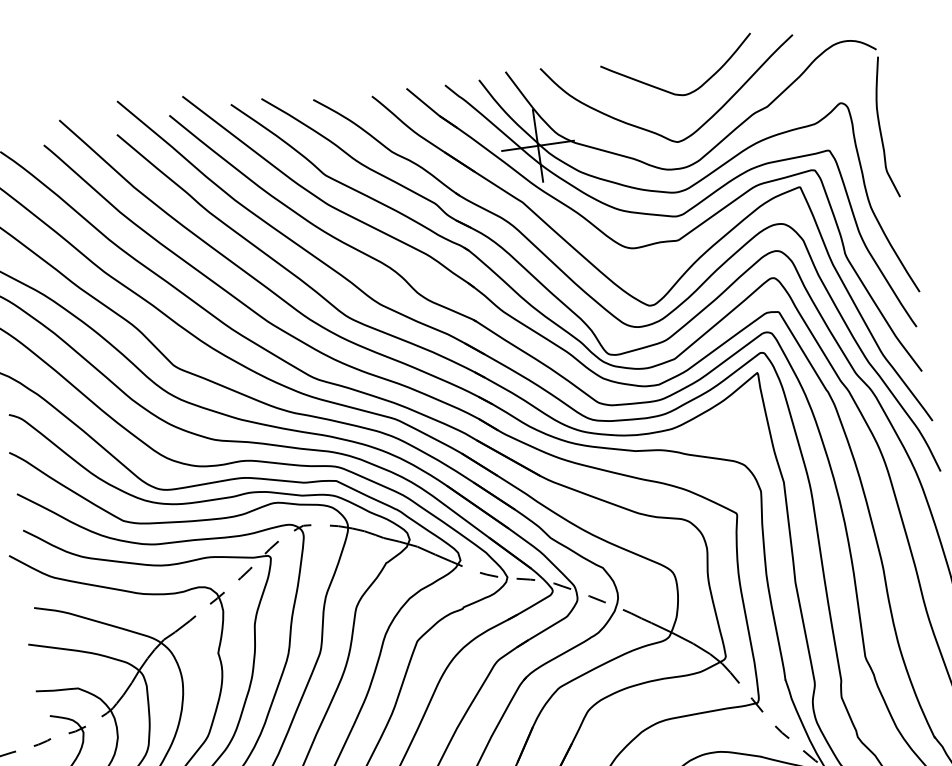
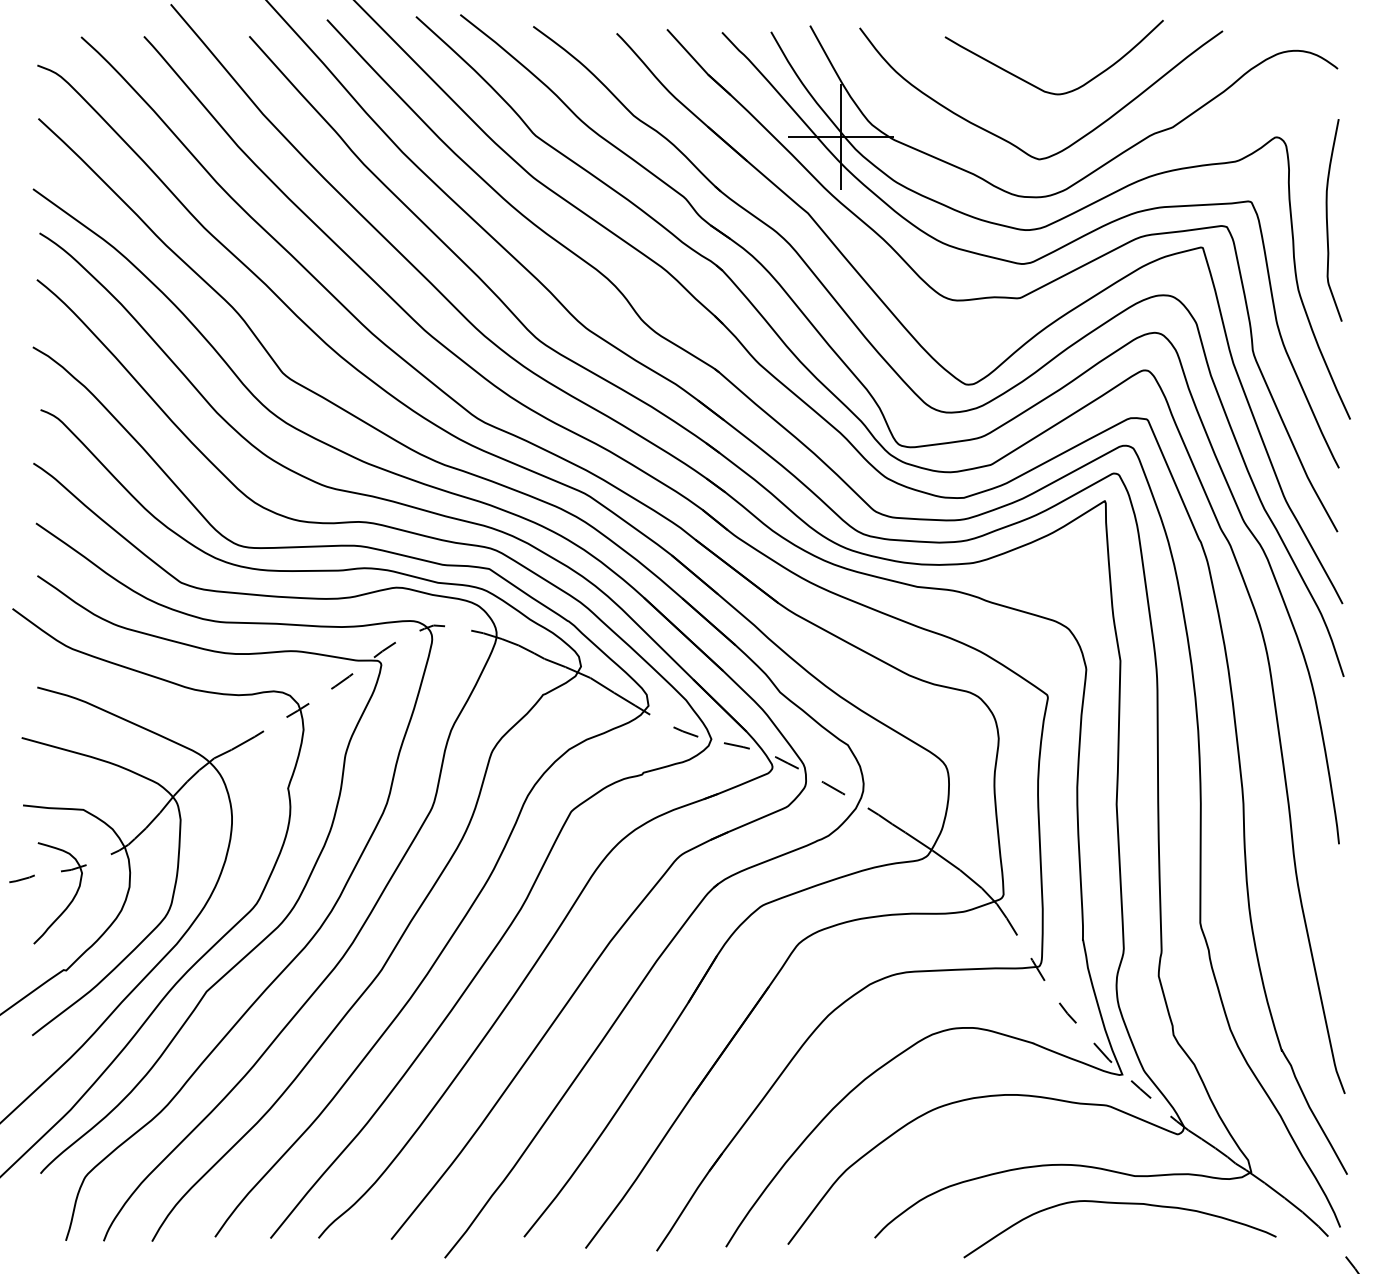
curve: (880, 128) -> (1327, 220), moved

